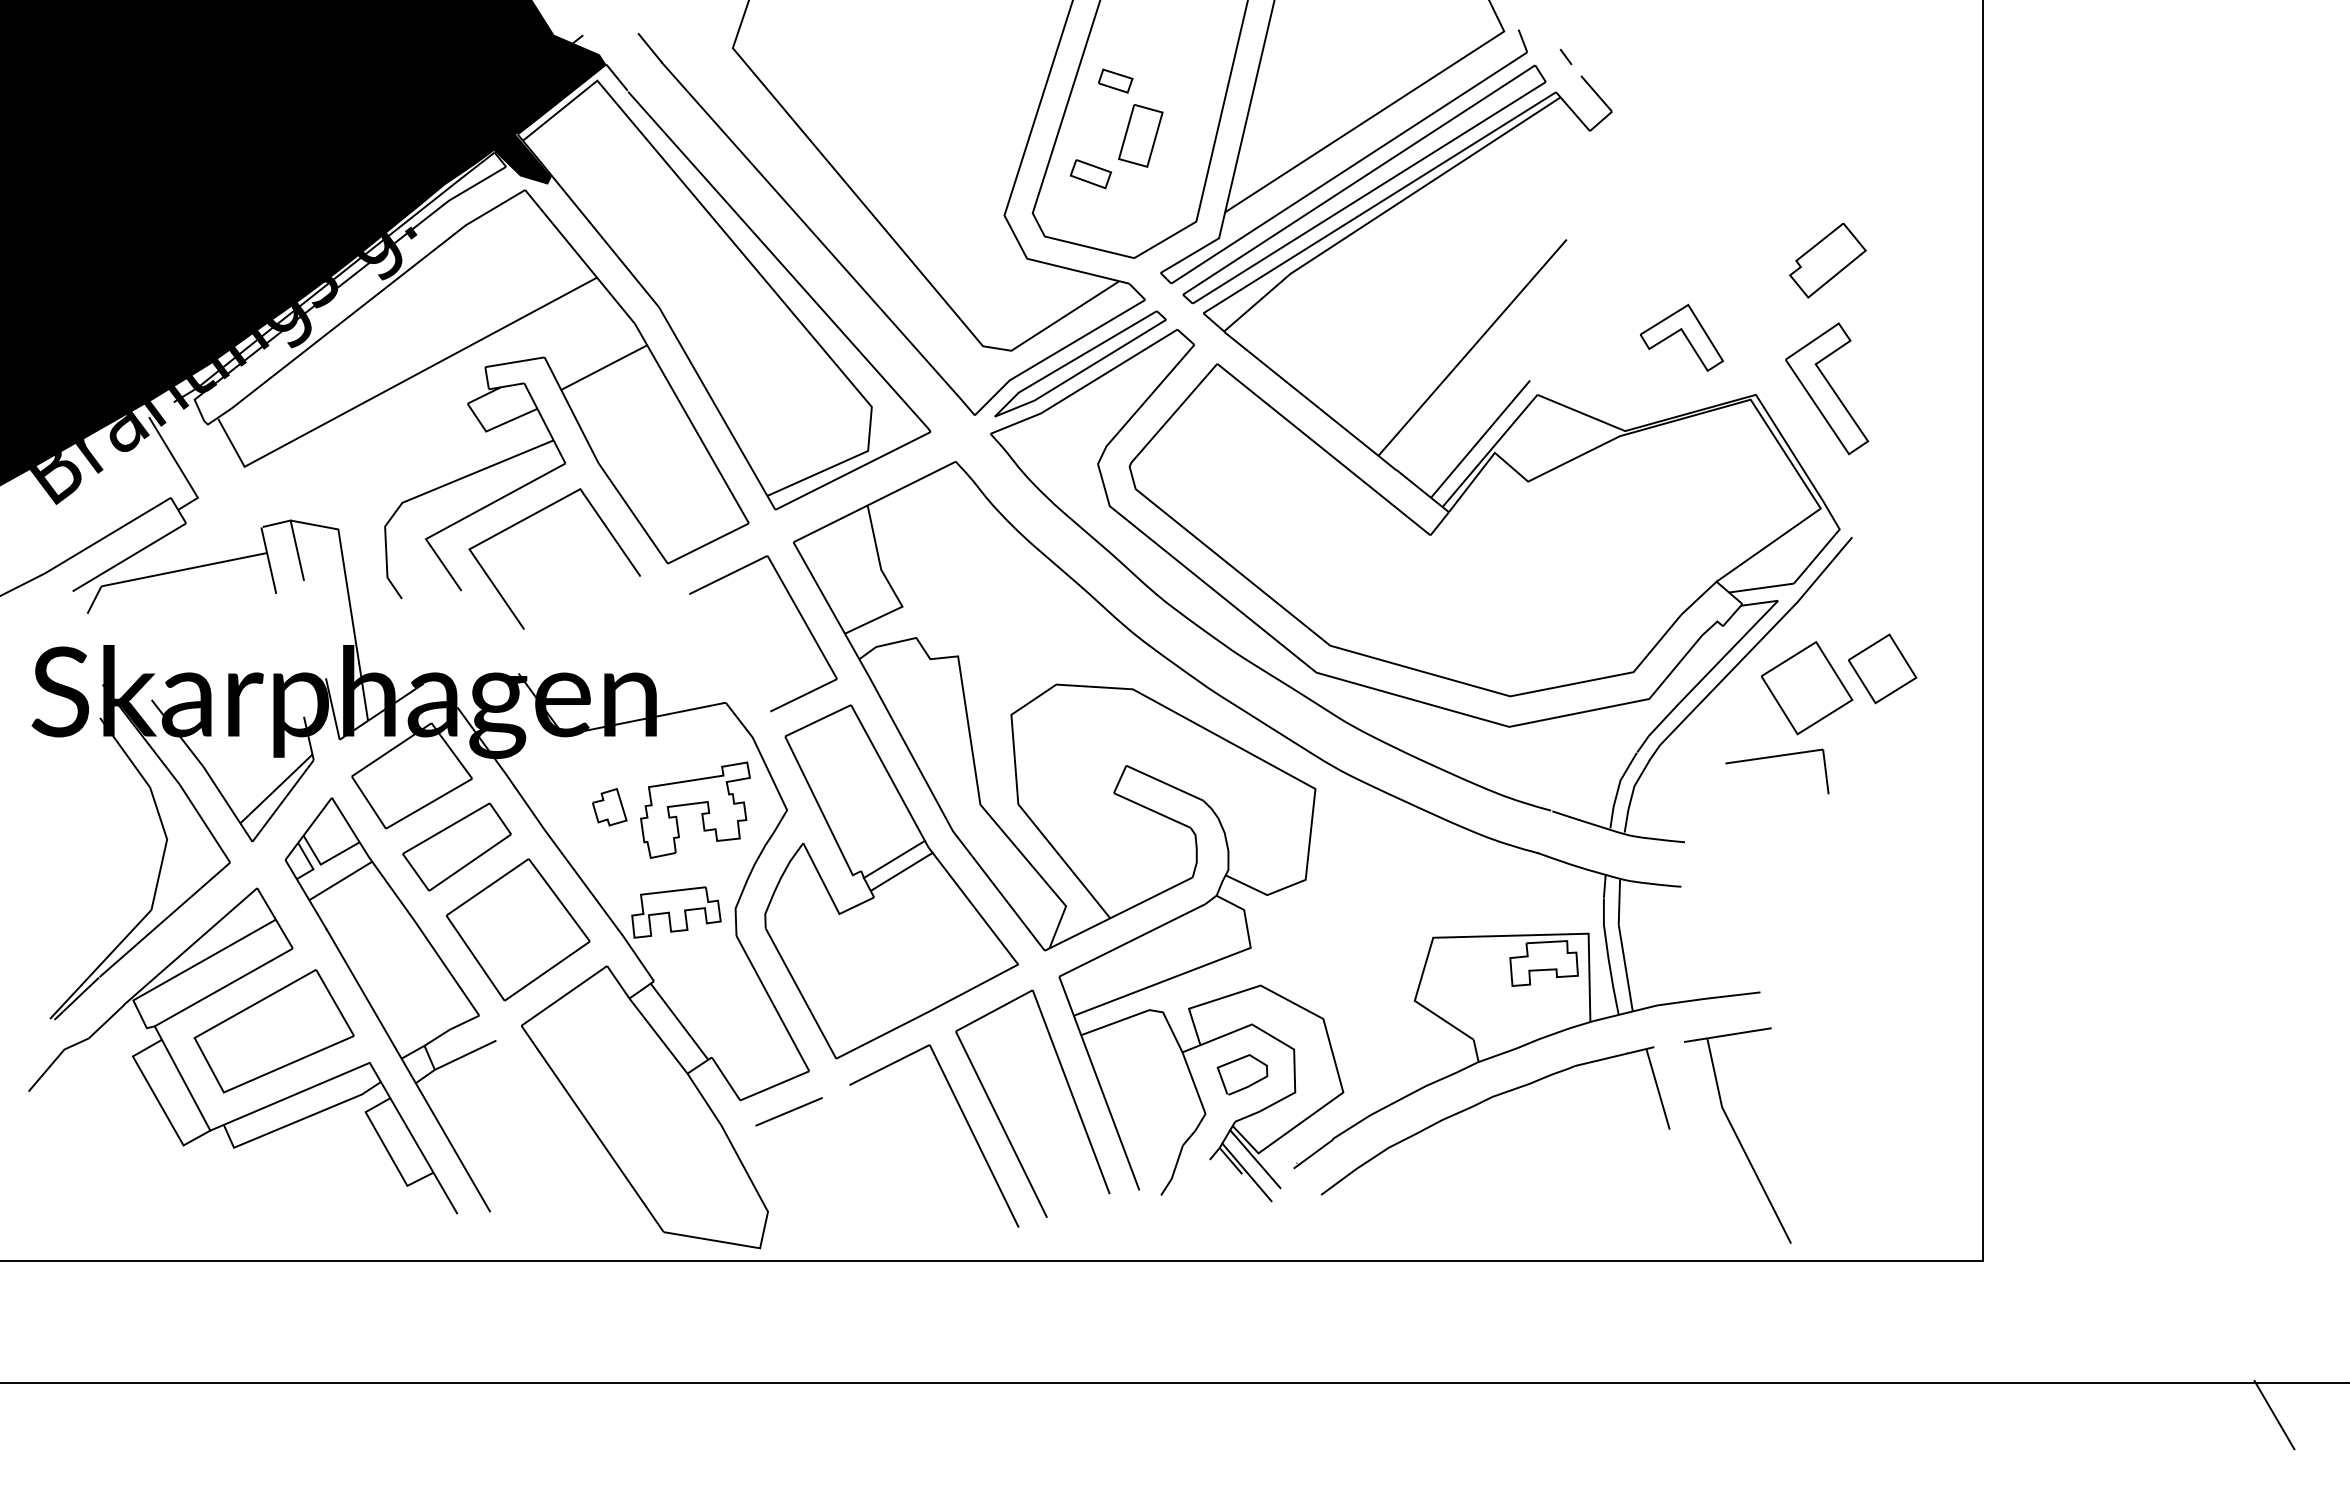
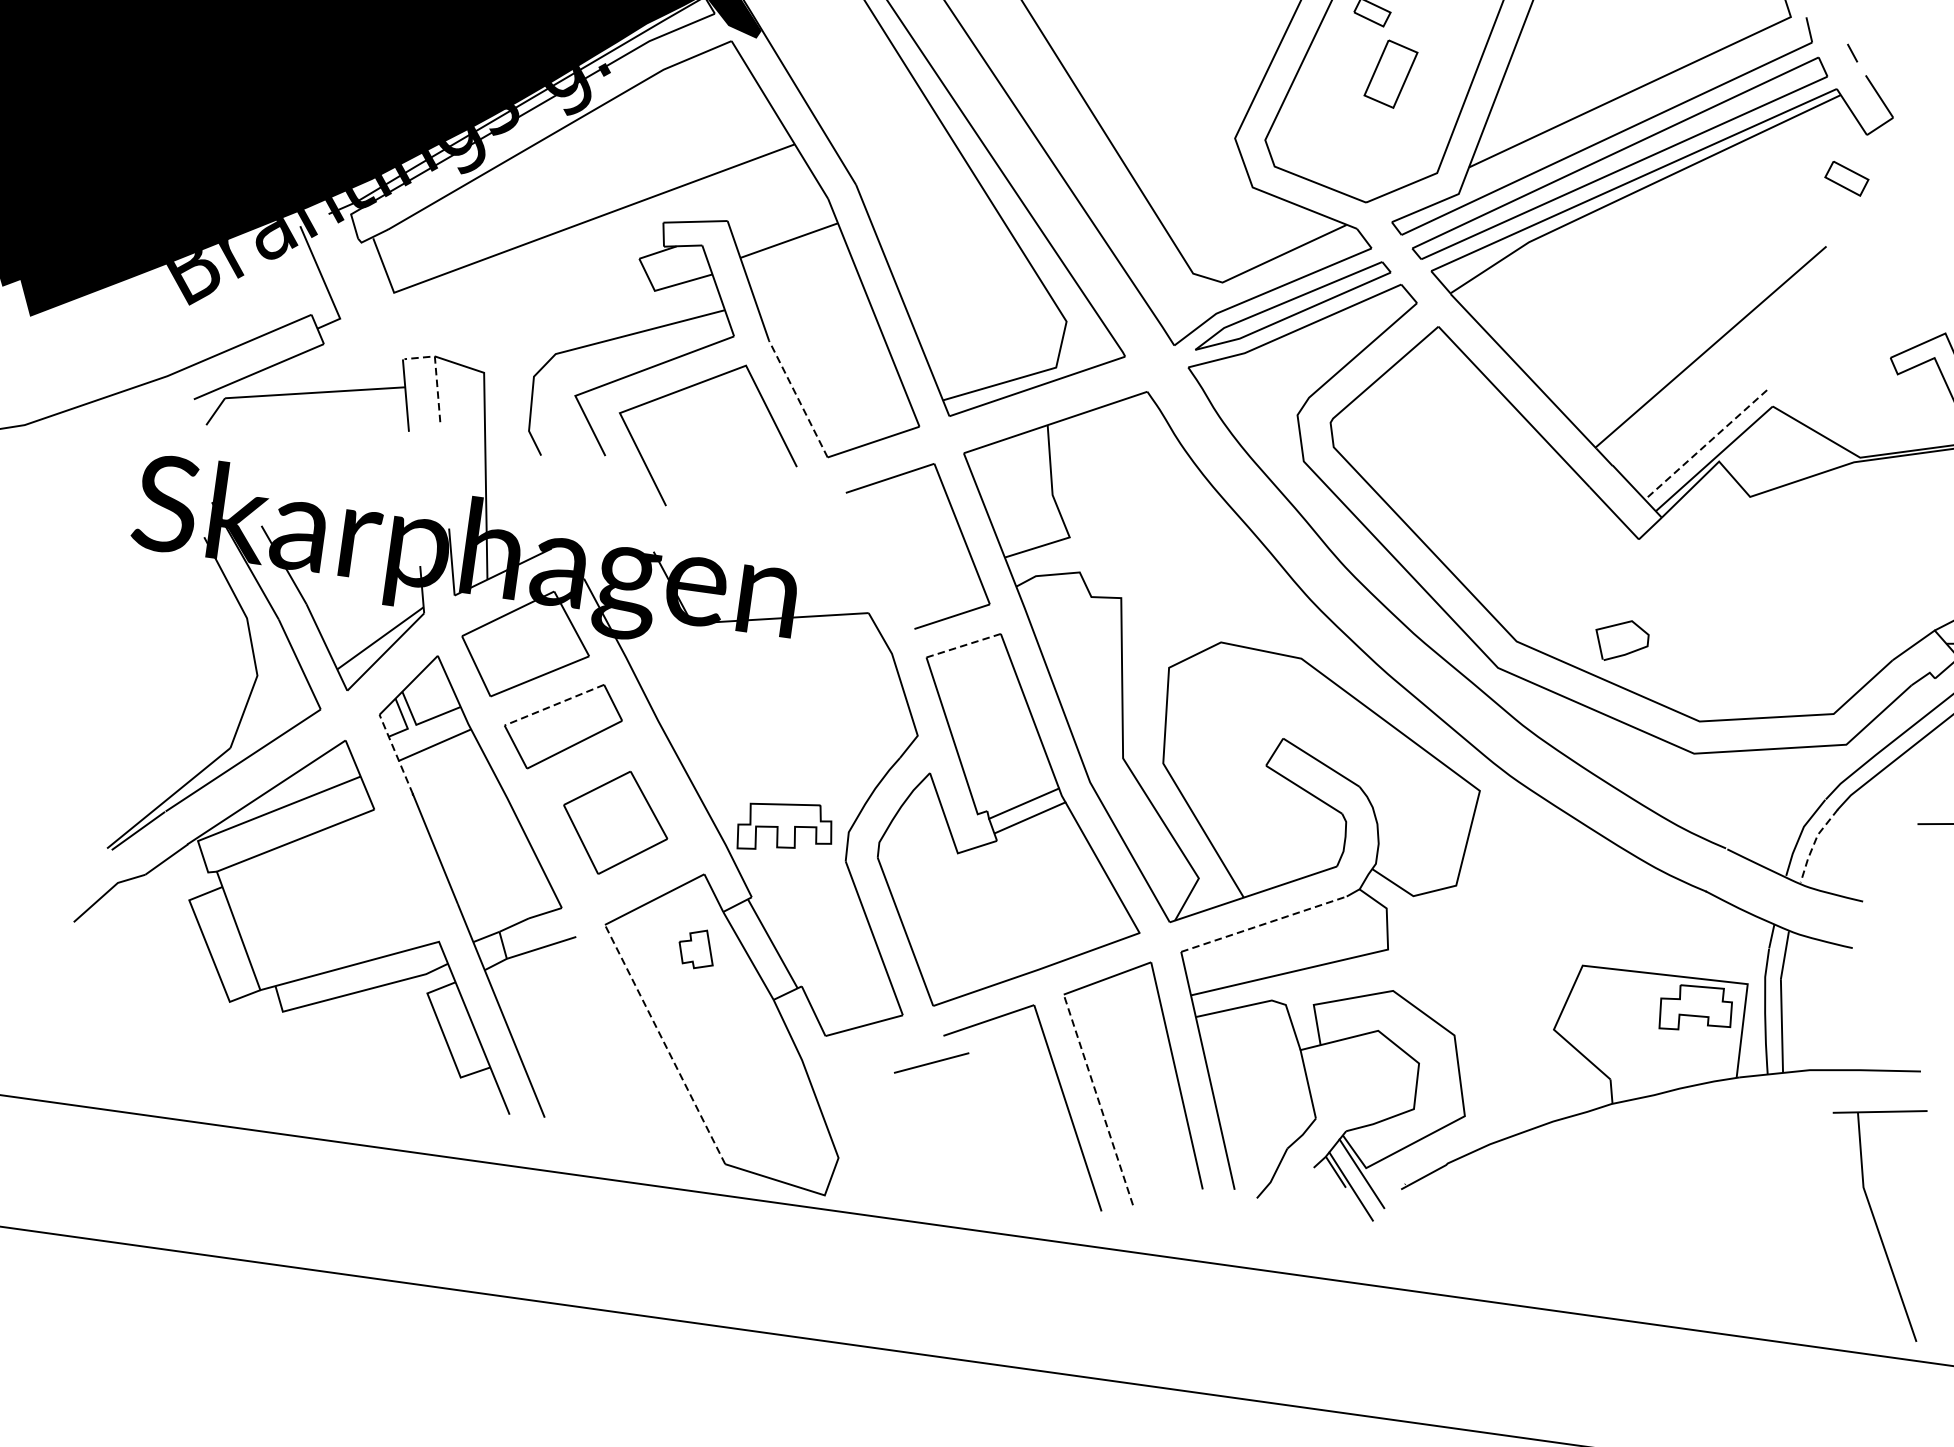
part: (1090, 174) -> (1846, 179), moved
line: (1480, 439) -> (1705, 445), solid -> dashed
line: (632, 513) -> (797, 399), solid -> dashed
line: (294, 536) -> (436, 373), solid -> dashed
line: (818, 720) -> (964, 645), solid -> dashed
line: (1632, 794) -> (1814, 843), solid -> dashed
part: (609, 807) -> (696, 949), moved
part: (695, 809) -> (820, 721), removed
line: (445, 828) -> (553, 704), solid -> dashed
line: (305, 894) -> (395, 754), solid -> dashed
part: (517, 929) -> (614, 822), size x0.7
line: (1132, 940) -> (1264, 924), solid -> dashed
part: (273, 1031) -> (341, 894), removed
curve: (1245, 1086) -> (1623, 653), moved
part: (1485, 1101) -> (1613, 1146), removed
line: (788, 1111) -> (931, 1062), moved
line: (1001, 1124) -> (1098, 1099), solid -> dashed
line: (592, 1128) -> (665, 1044), solid -> dashed

